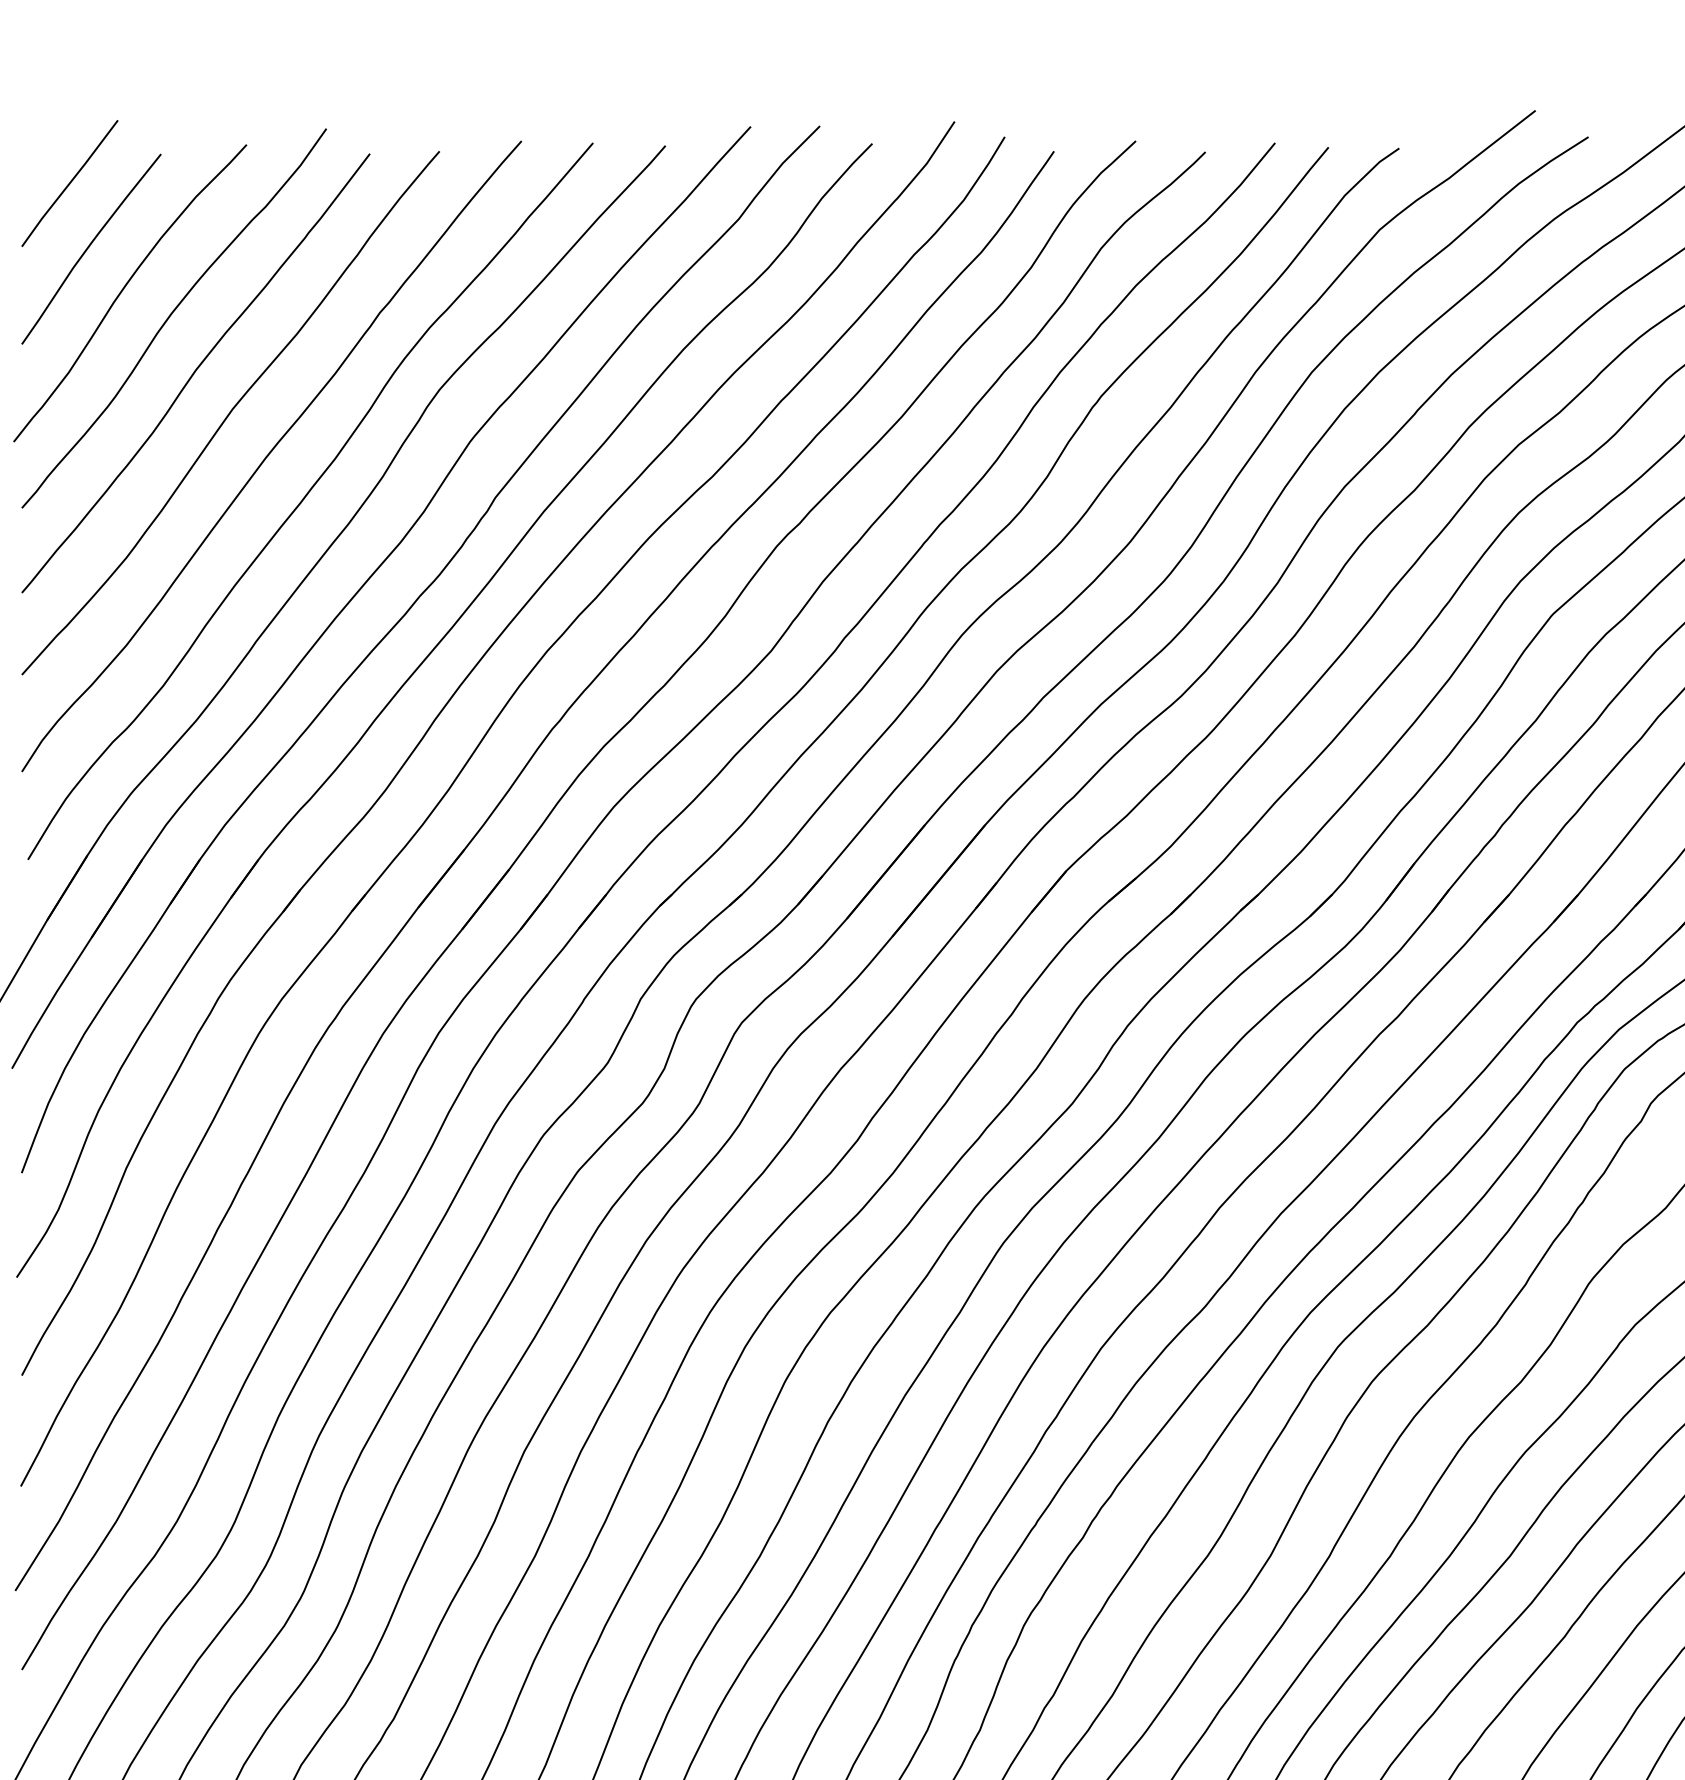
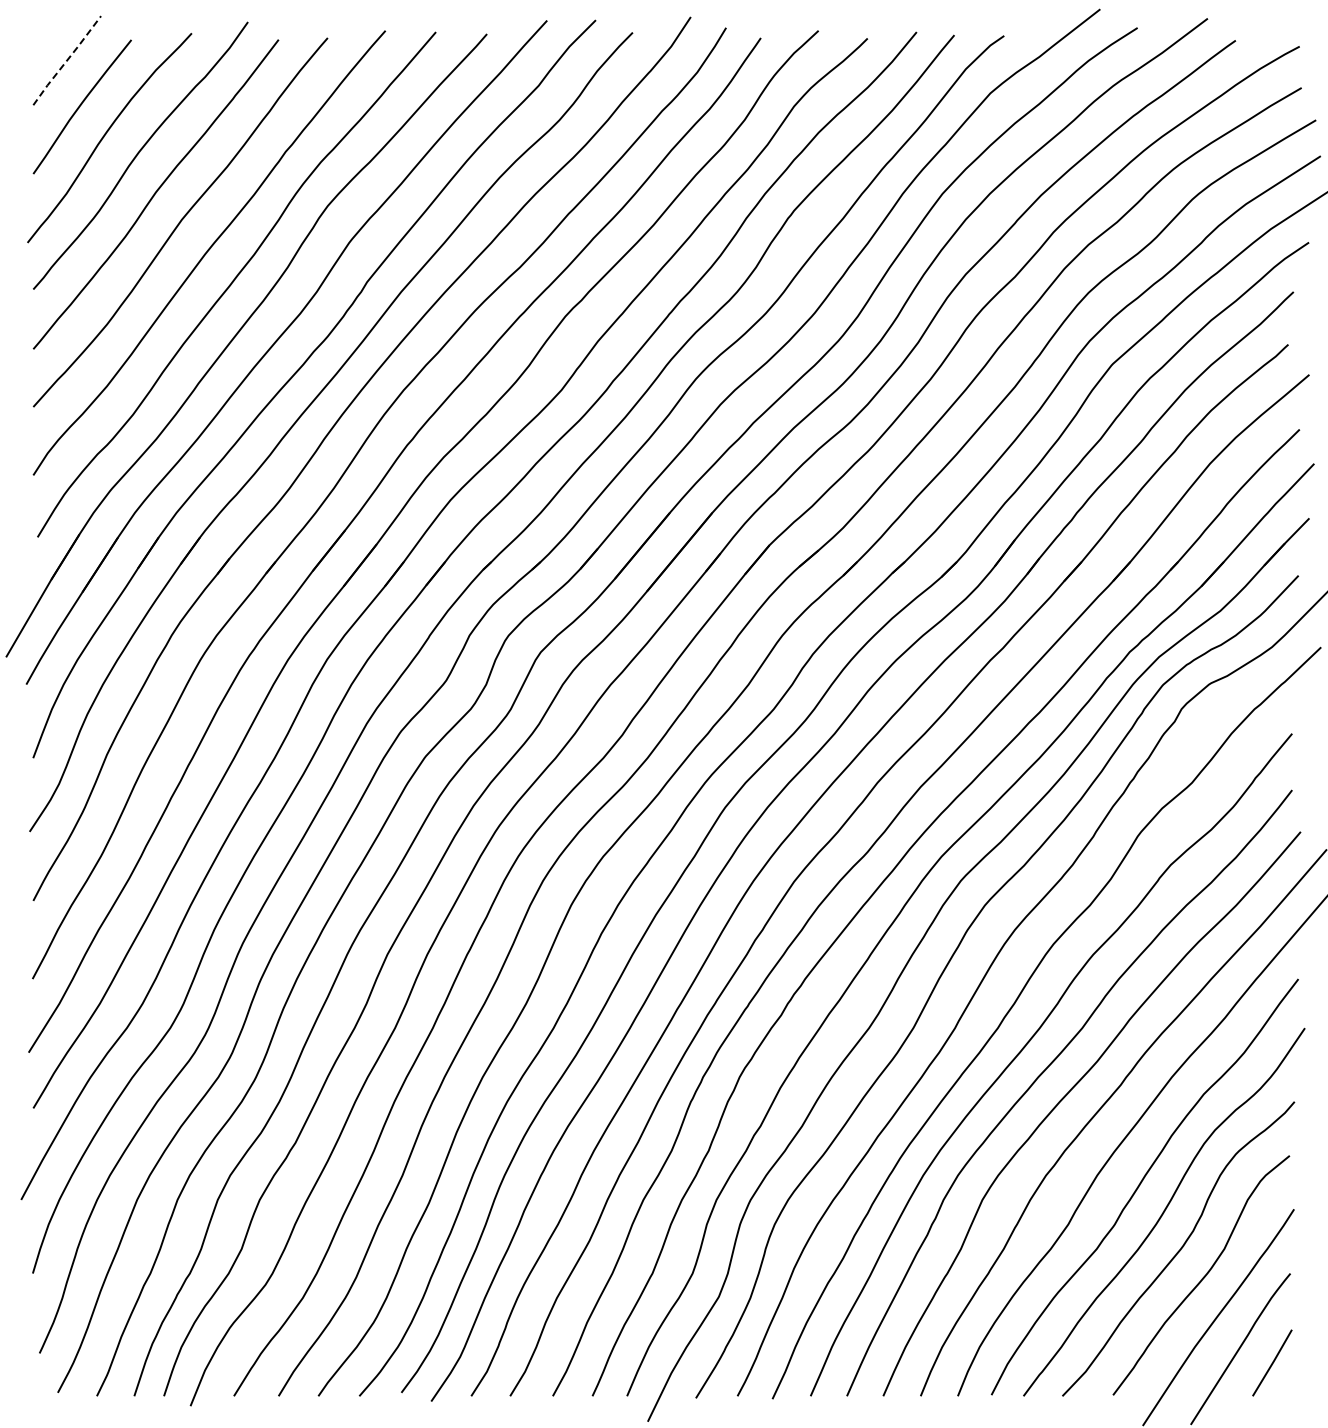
line: (70, 183) -> (67, 60), solid -> dashed

